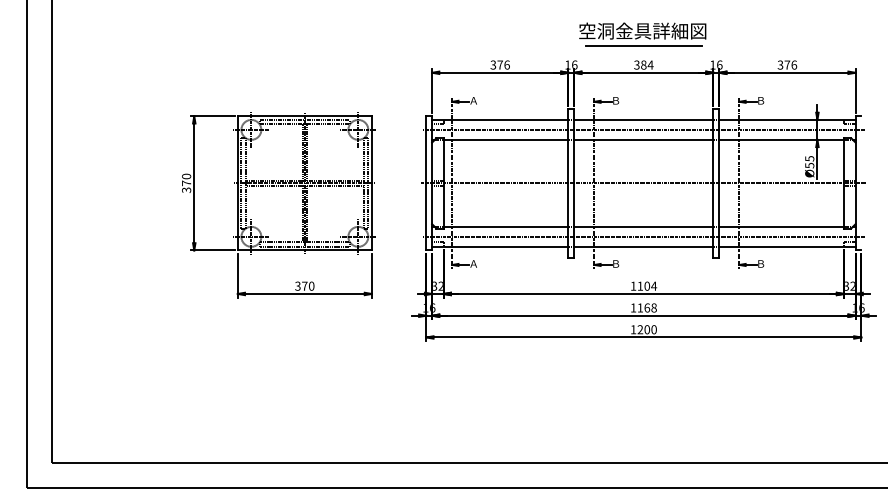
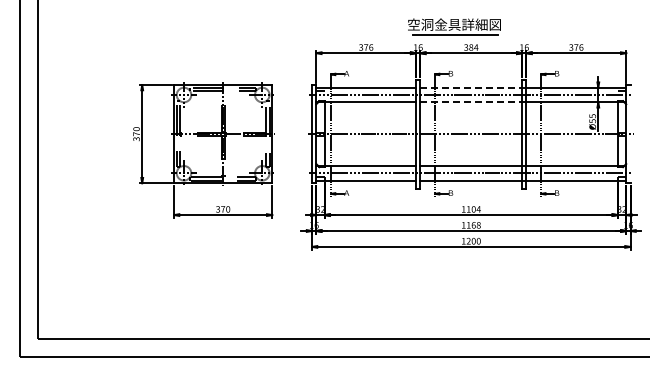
part: (642, 33) -> (454, 26), moved
line: (644, 119) -> (471, 87), solid -> dashed
line: (644, 140) -> (471, 102), solid -> dashed

